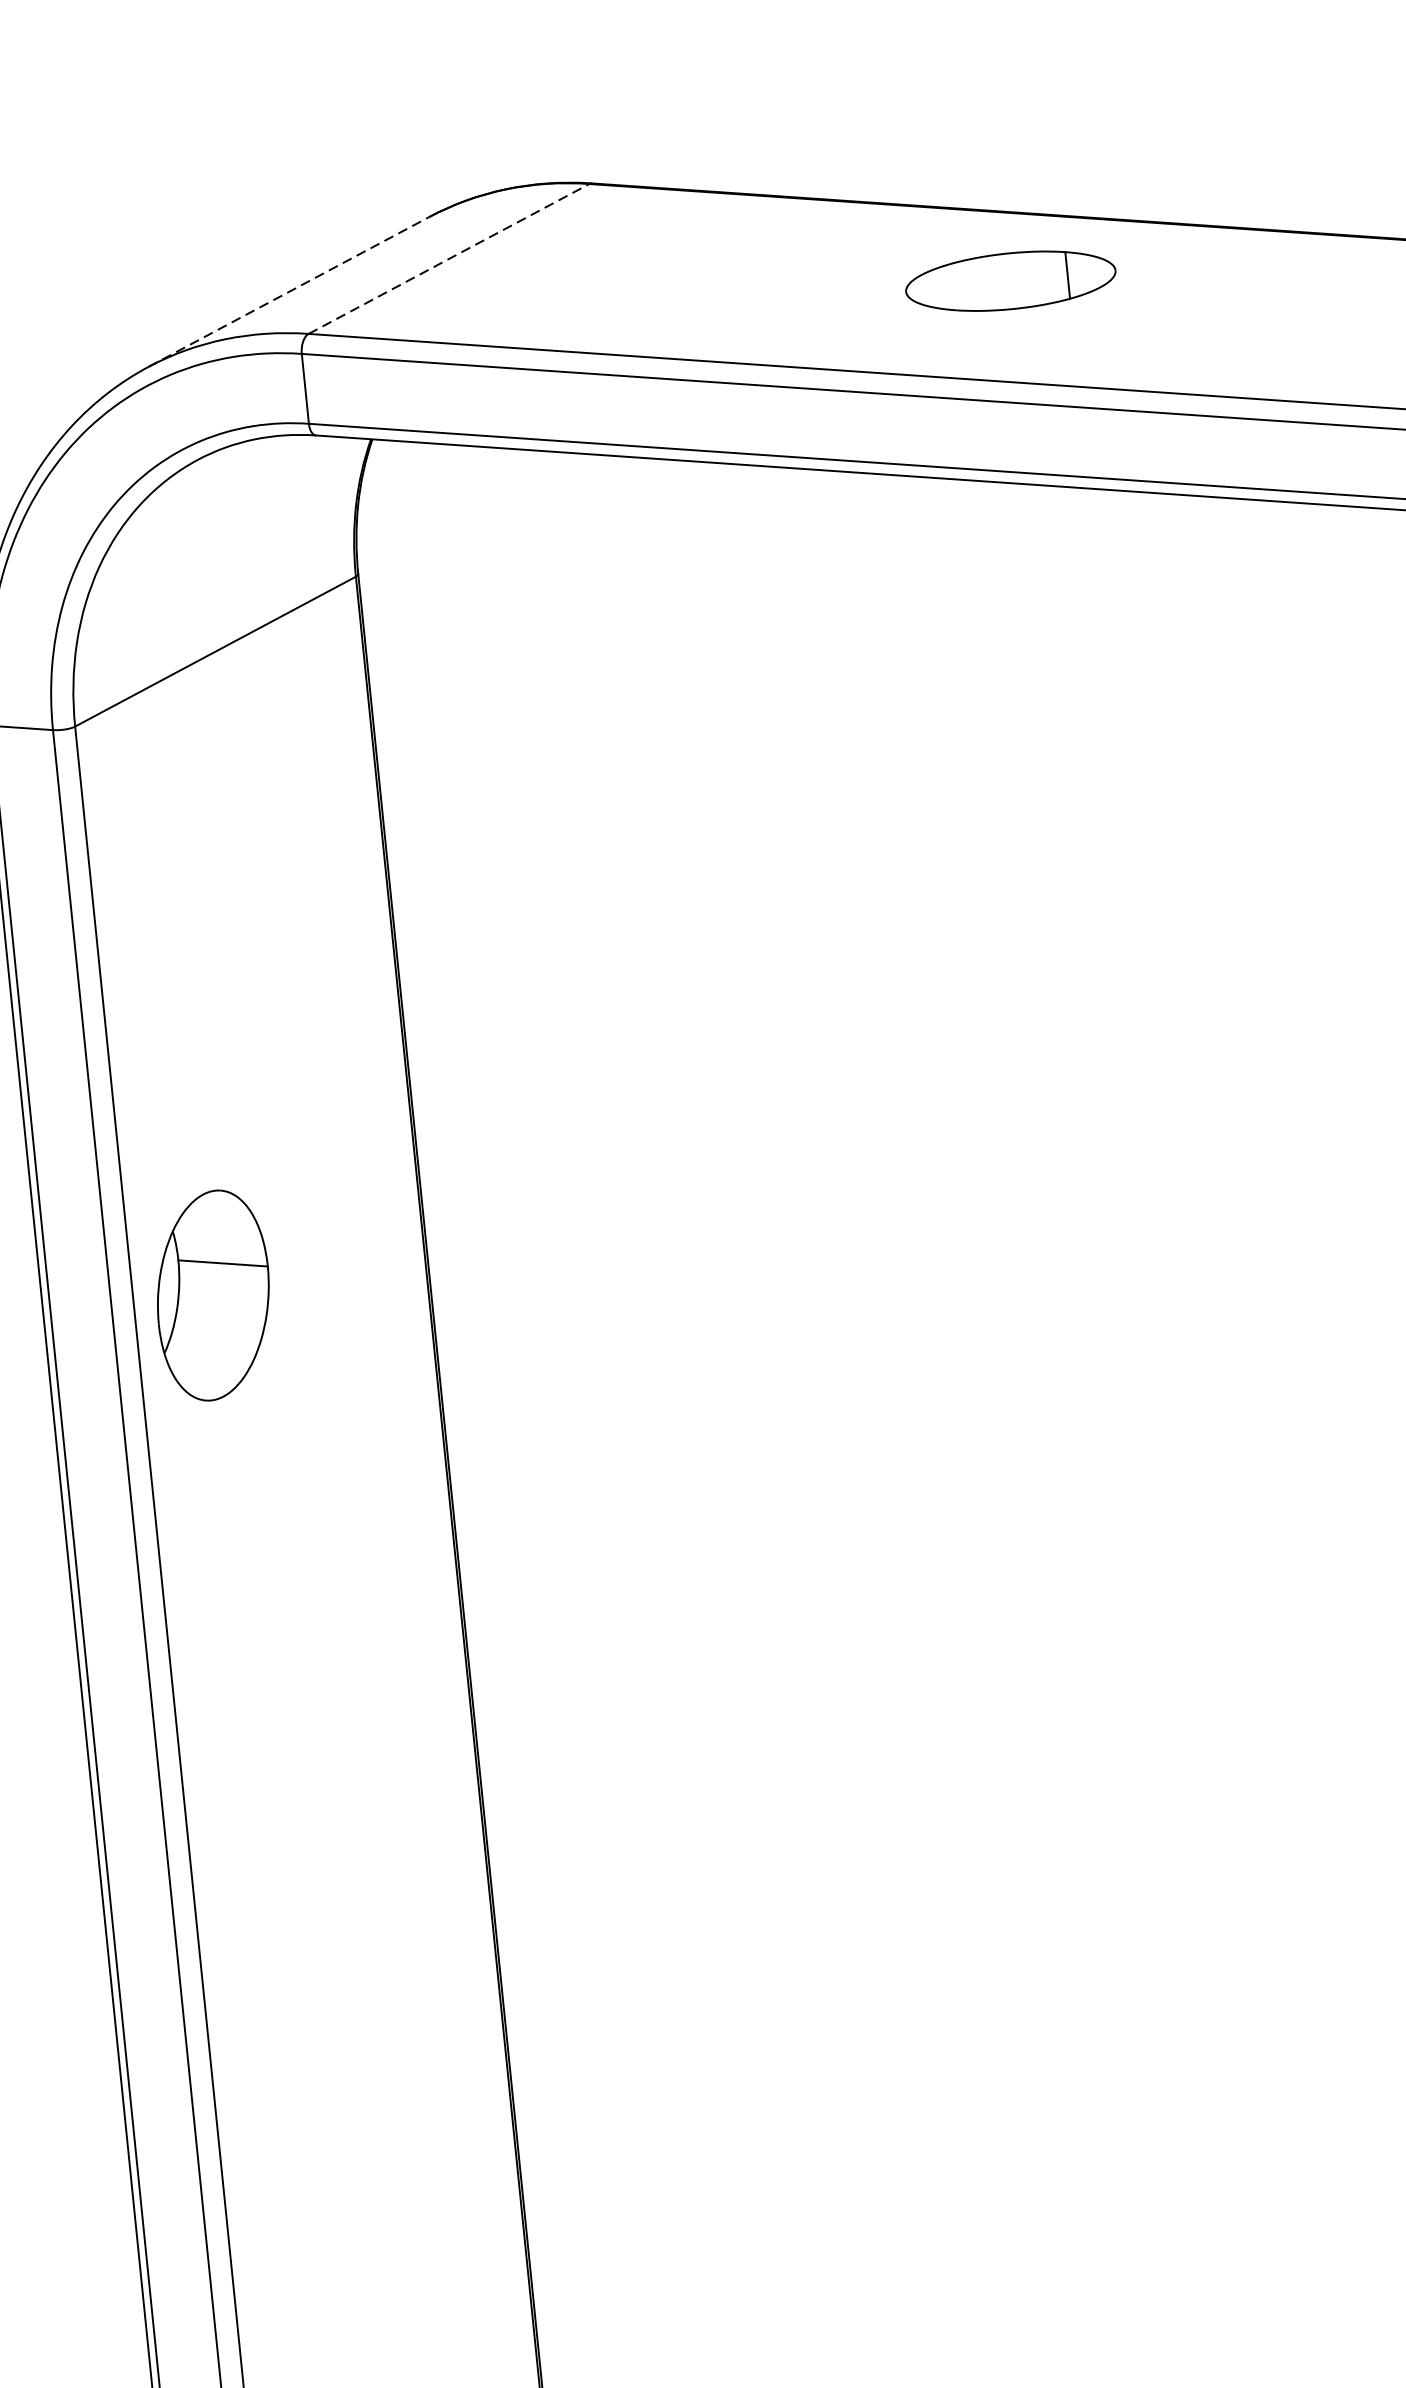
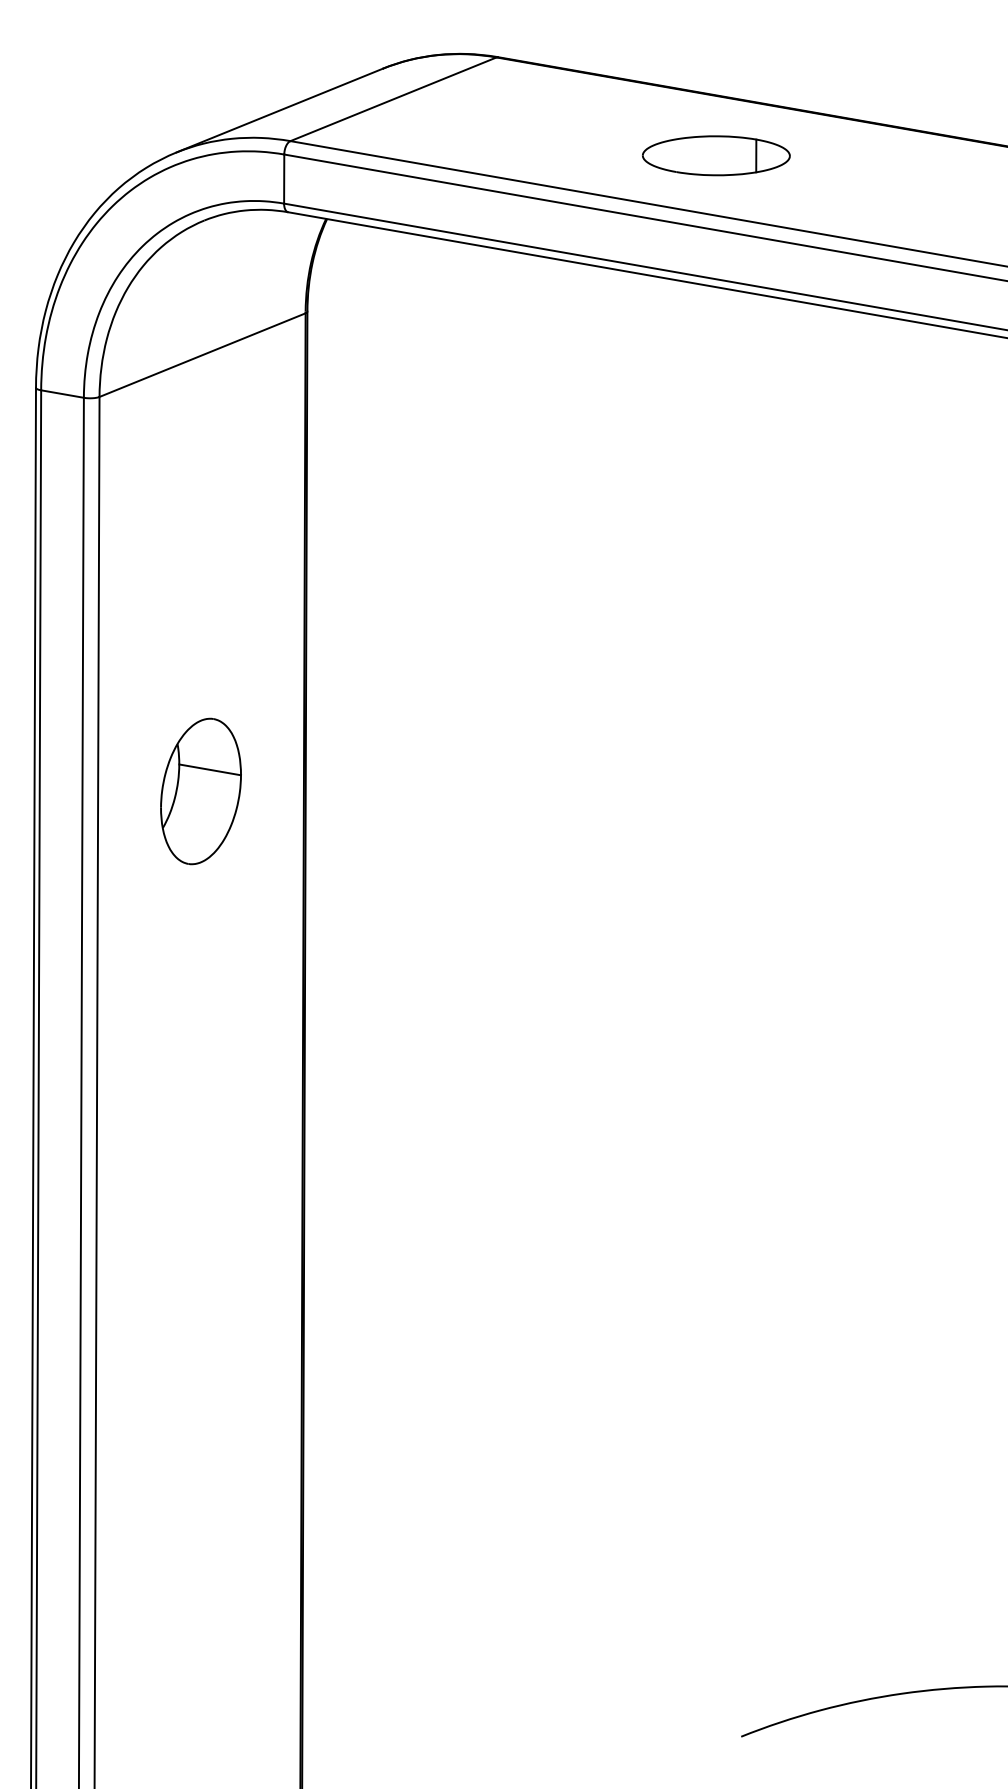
line: (449, 259) -> (393, 99), dashed -> solid
part: (1010, 280) -> (716, 155), moved
line: (289, 291) -> (280, 110), dashed -> solid
part: (212, 1295) -> (200, 791), moved

